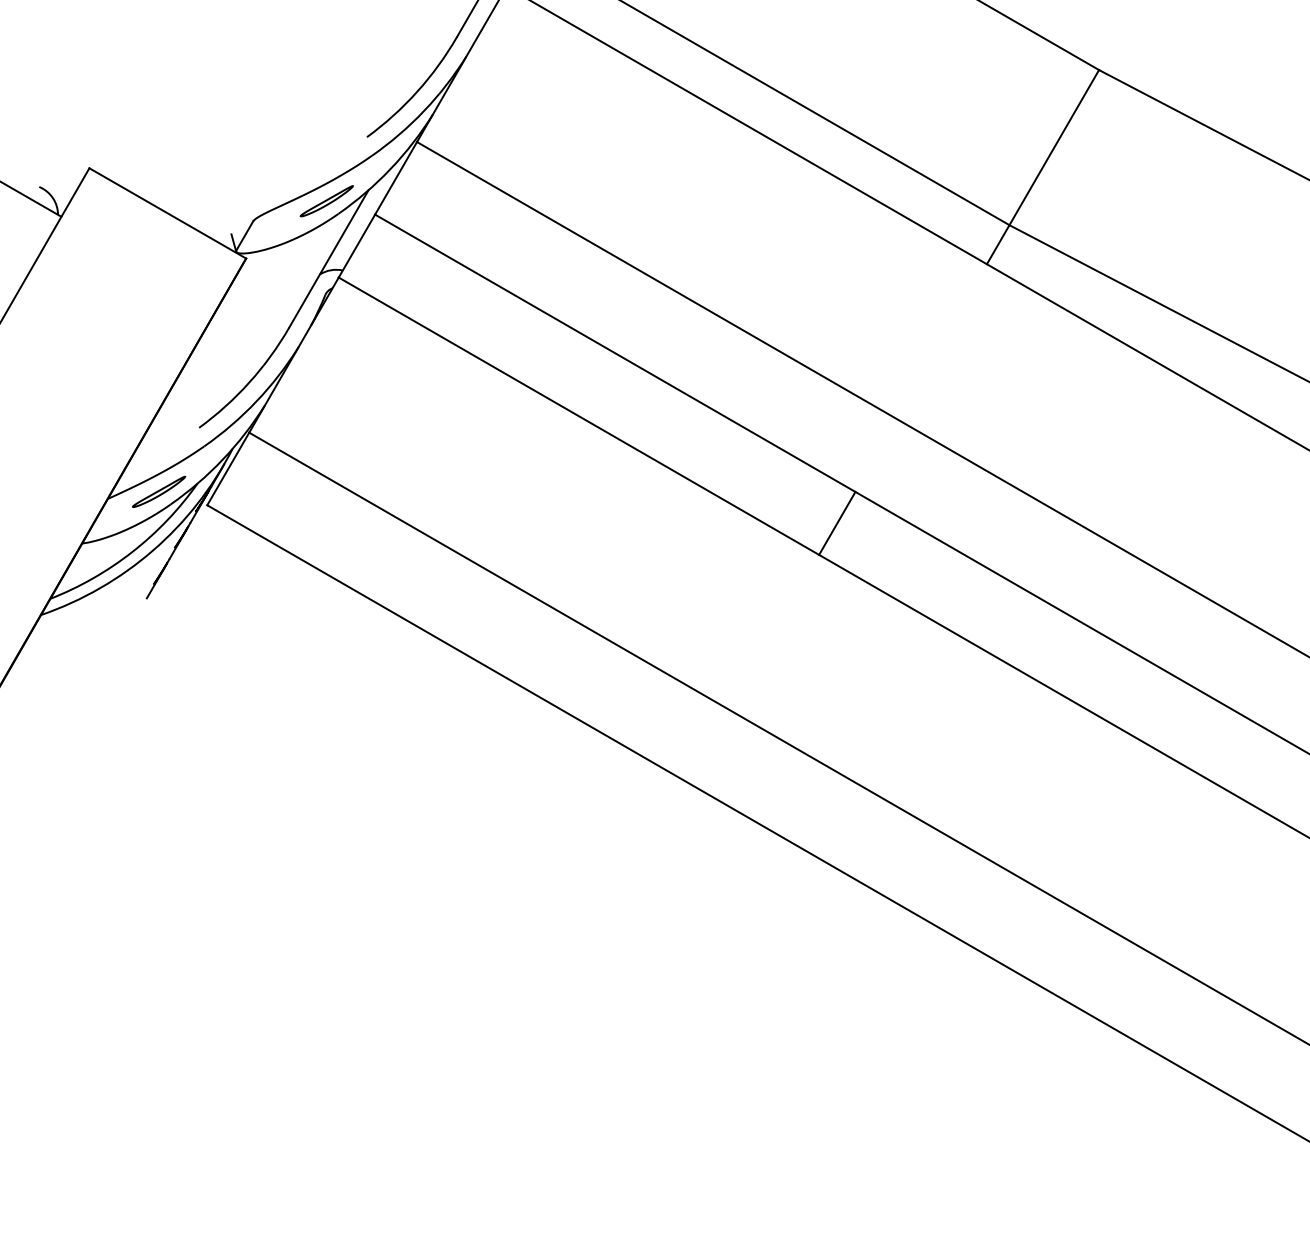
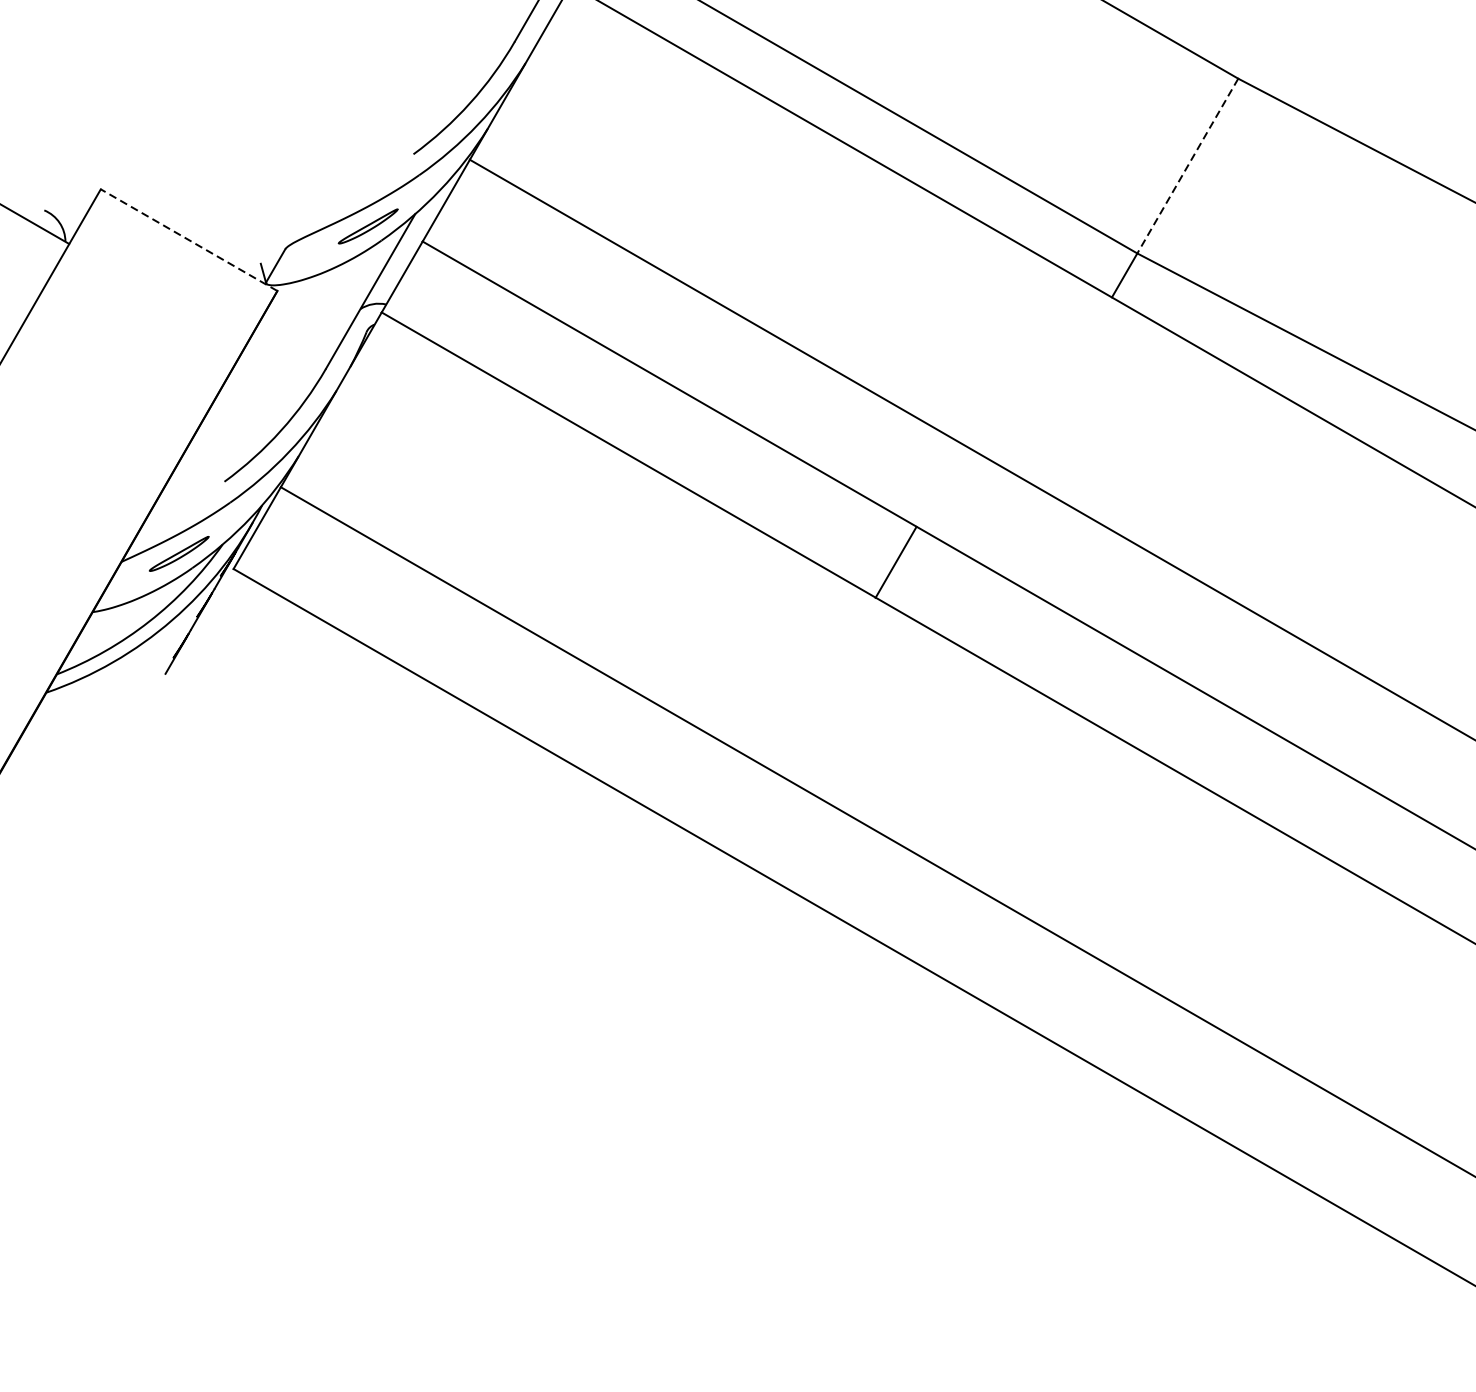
line: (1054, 147) -> (1188, 165), solid -> dashed
line: (167, 213) -> (188, 240), solid -> dashed
line: (837, 522) -> (896, 561), moved

